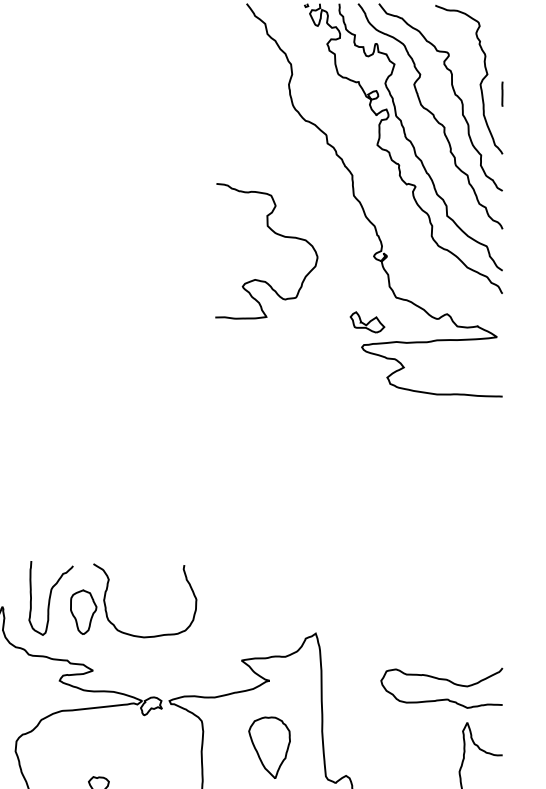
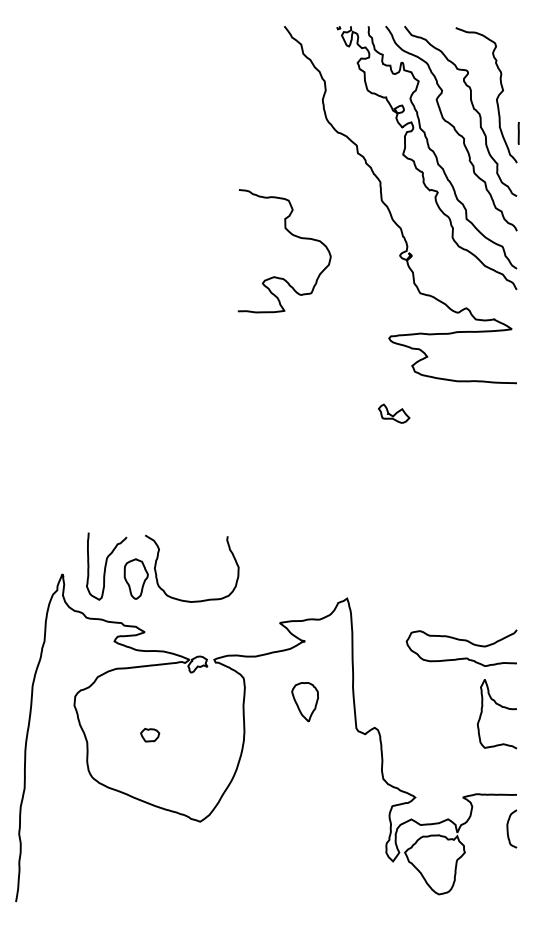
line: (502, 94) -> (518, 133), moved
curve: (274, 234) -> (291, 235), moved
part: (367, 322) -> (394, 413), moved
part: (268, 746) -> (304, 701), size x0.7

